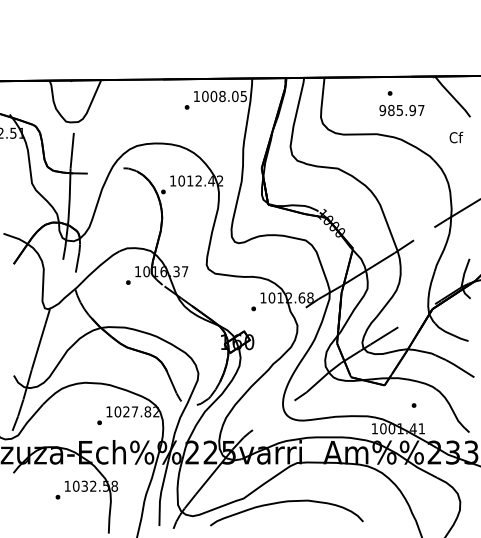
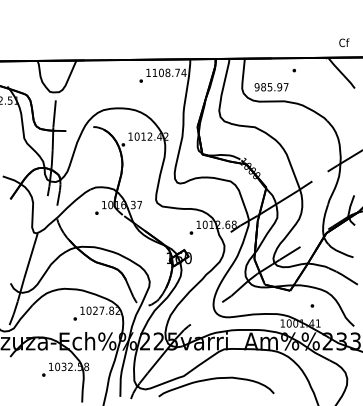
text: (224, 96) -> (169, 72), 1008.05 -> 1108.74
text: (401, 110) -> (271, 87), moved
text: (456, 137) -> (344, 42), moved

